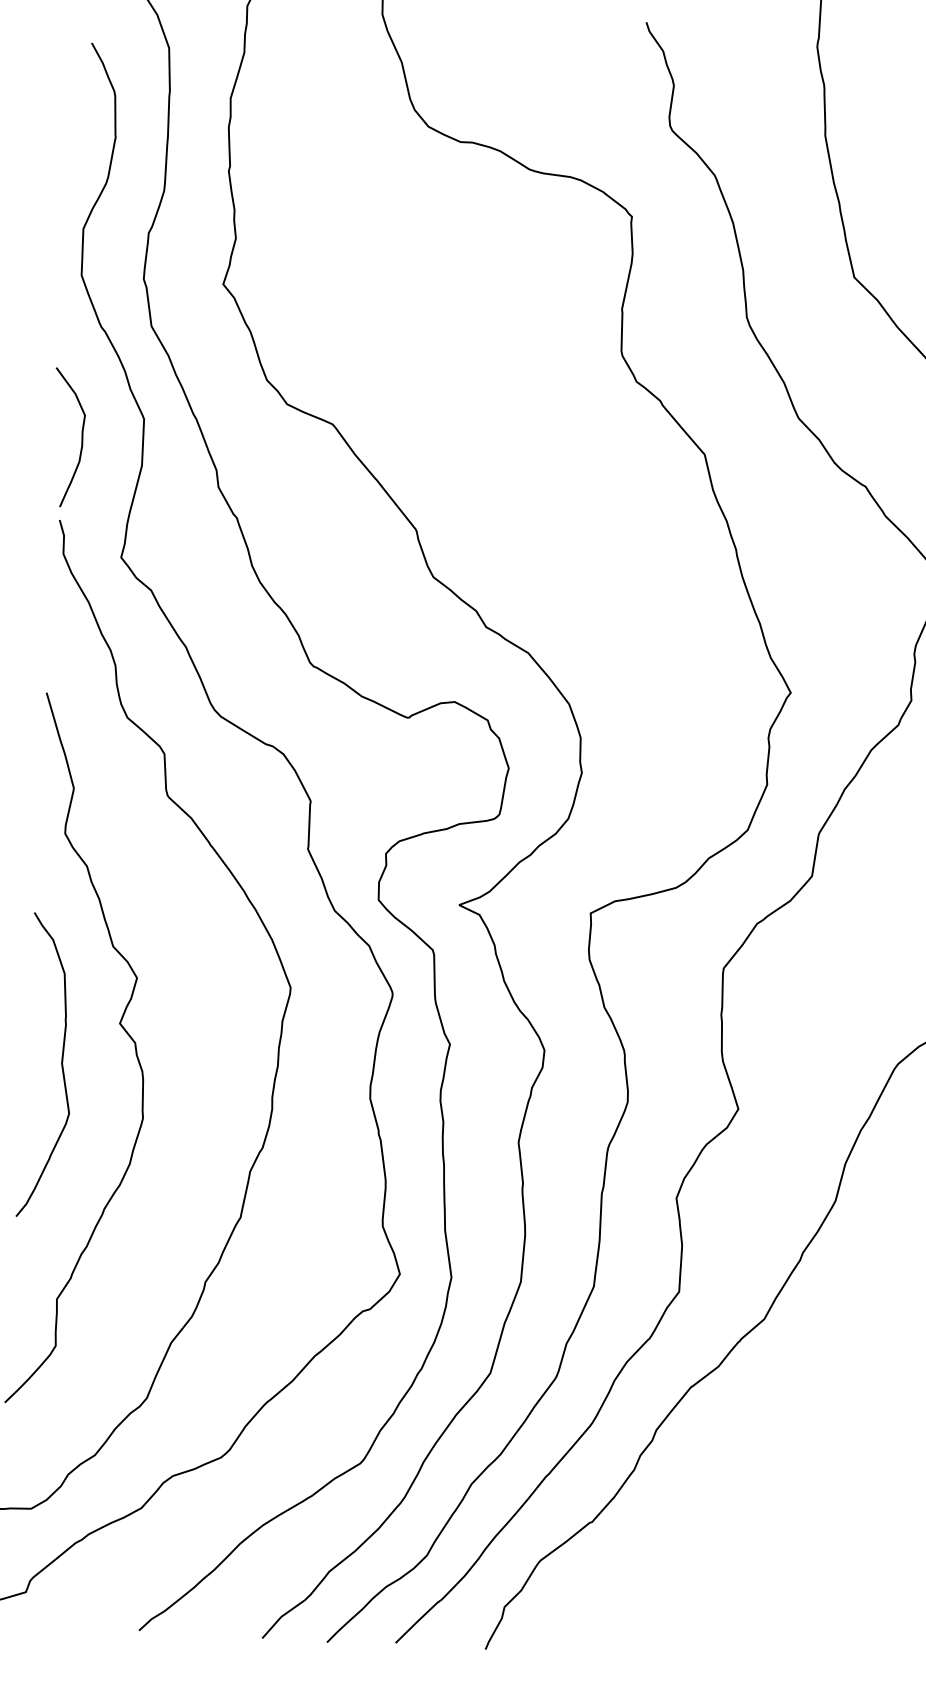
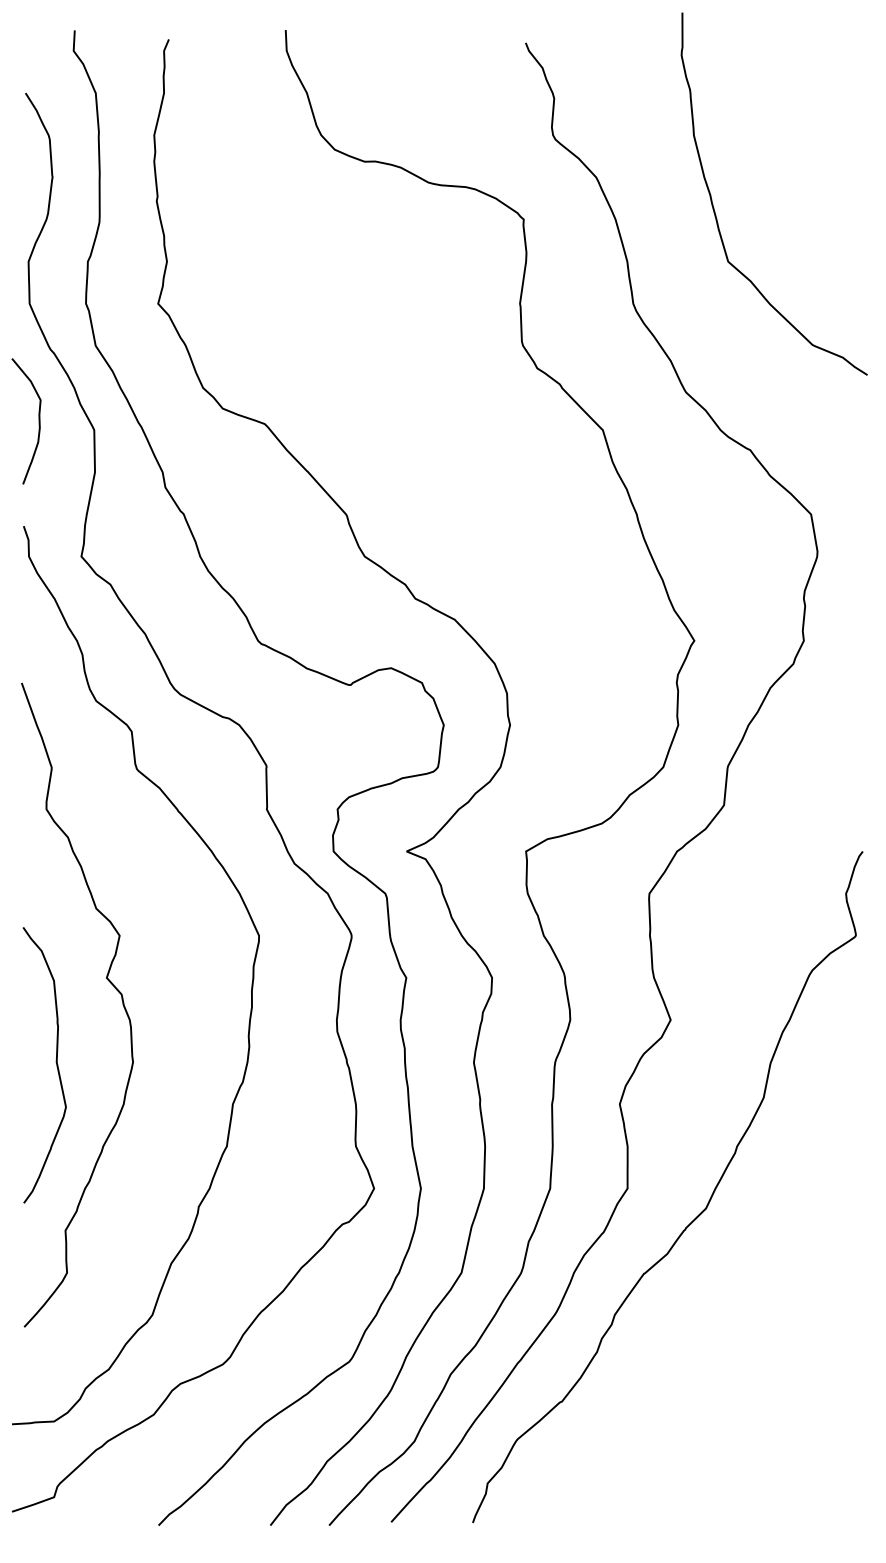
curve: (81, 438) -> (38, 421), moved
curve: (60, 1063) -> (55, 1062), moved

